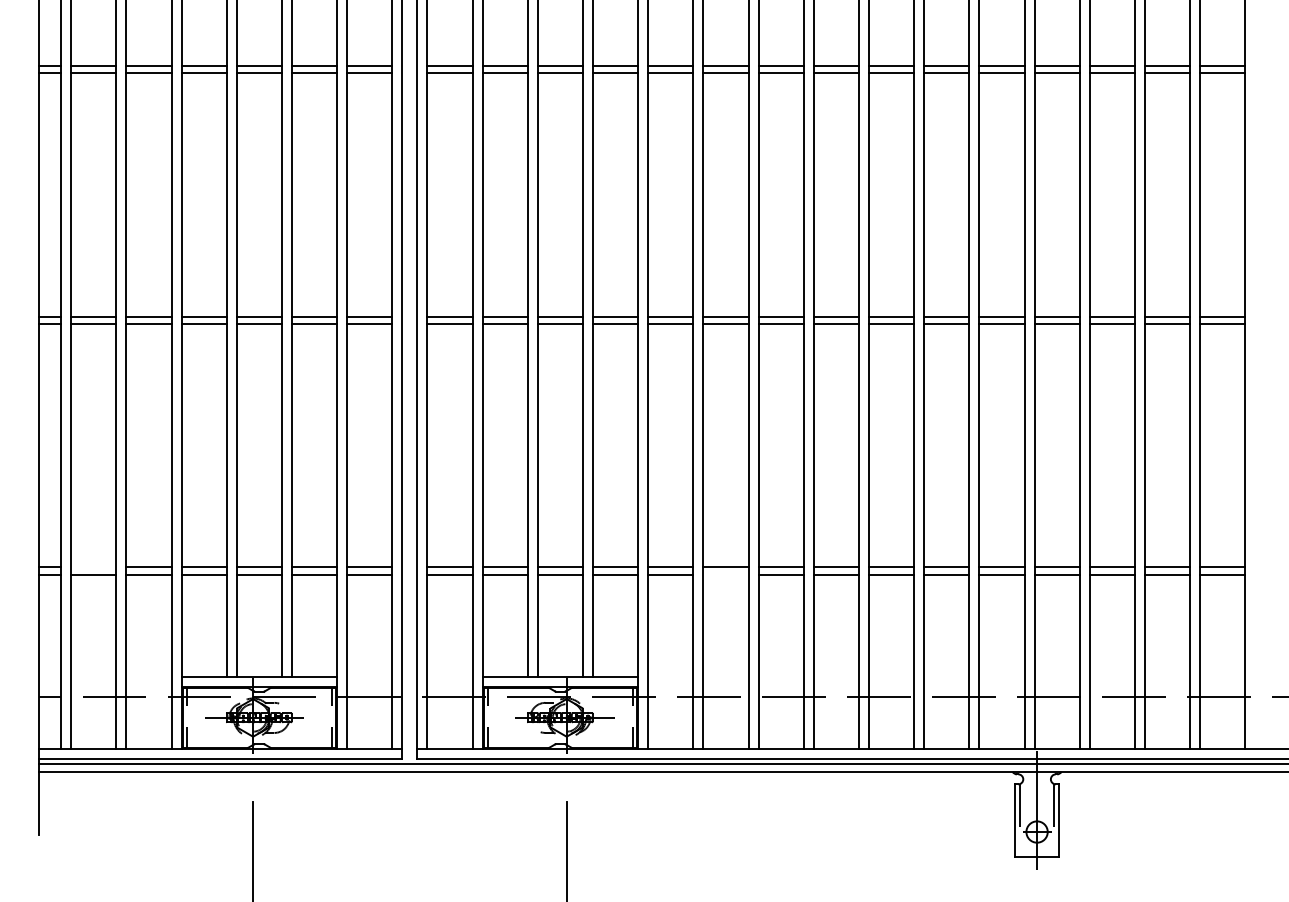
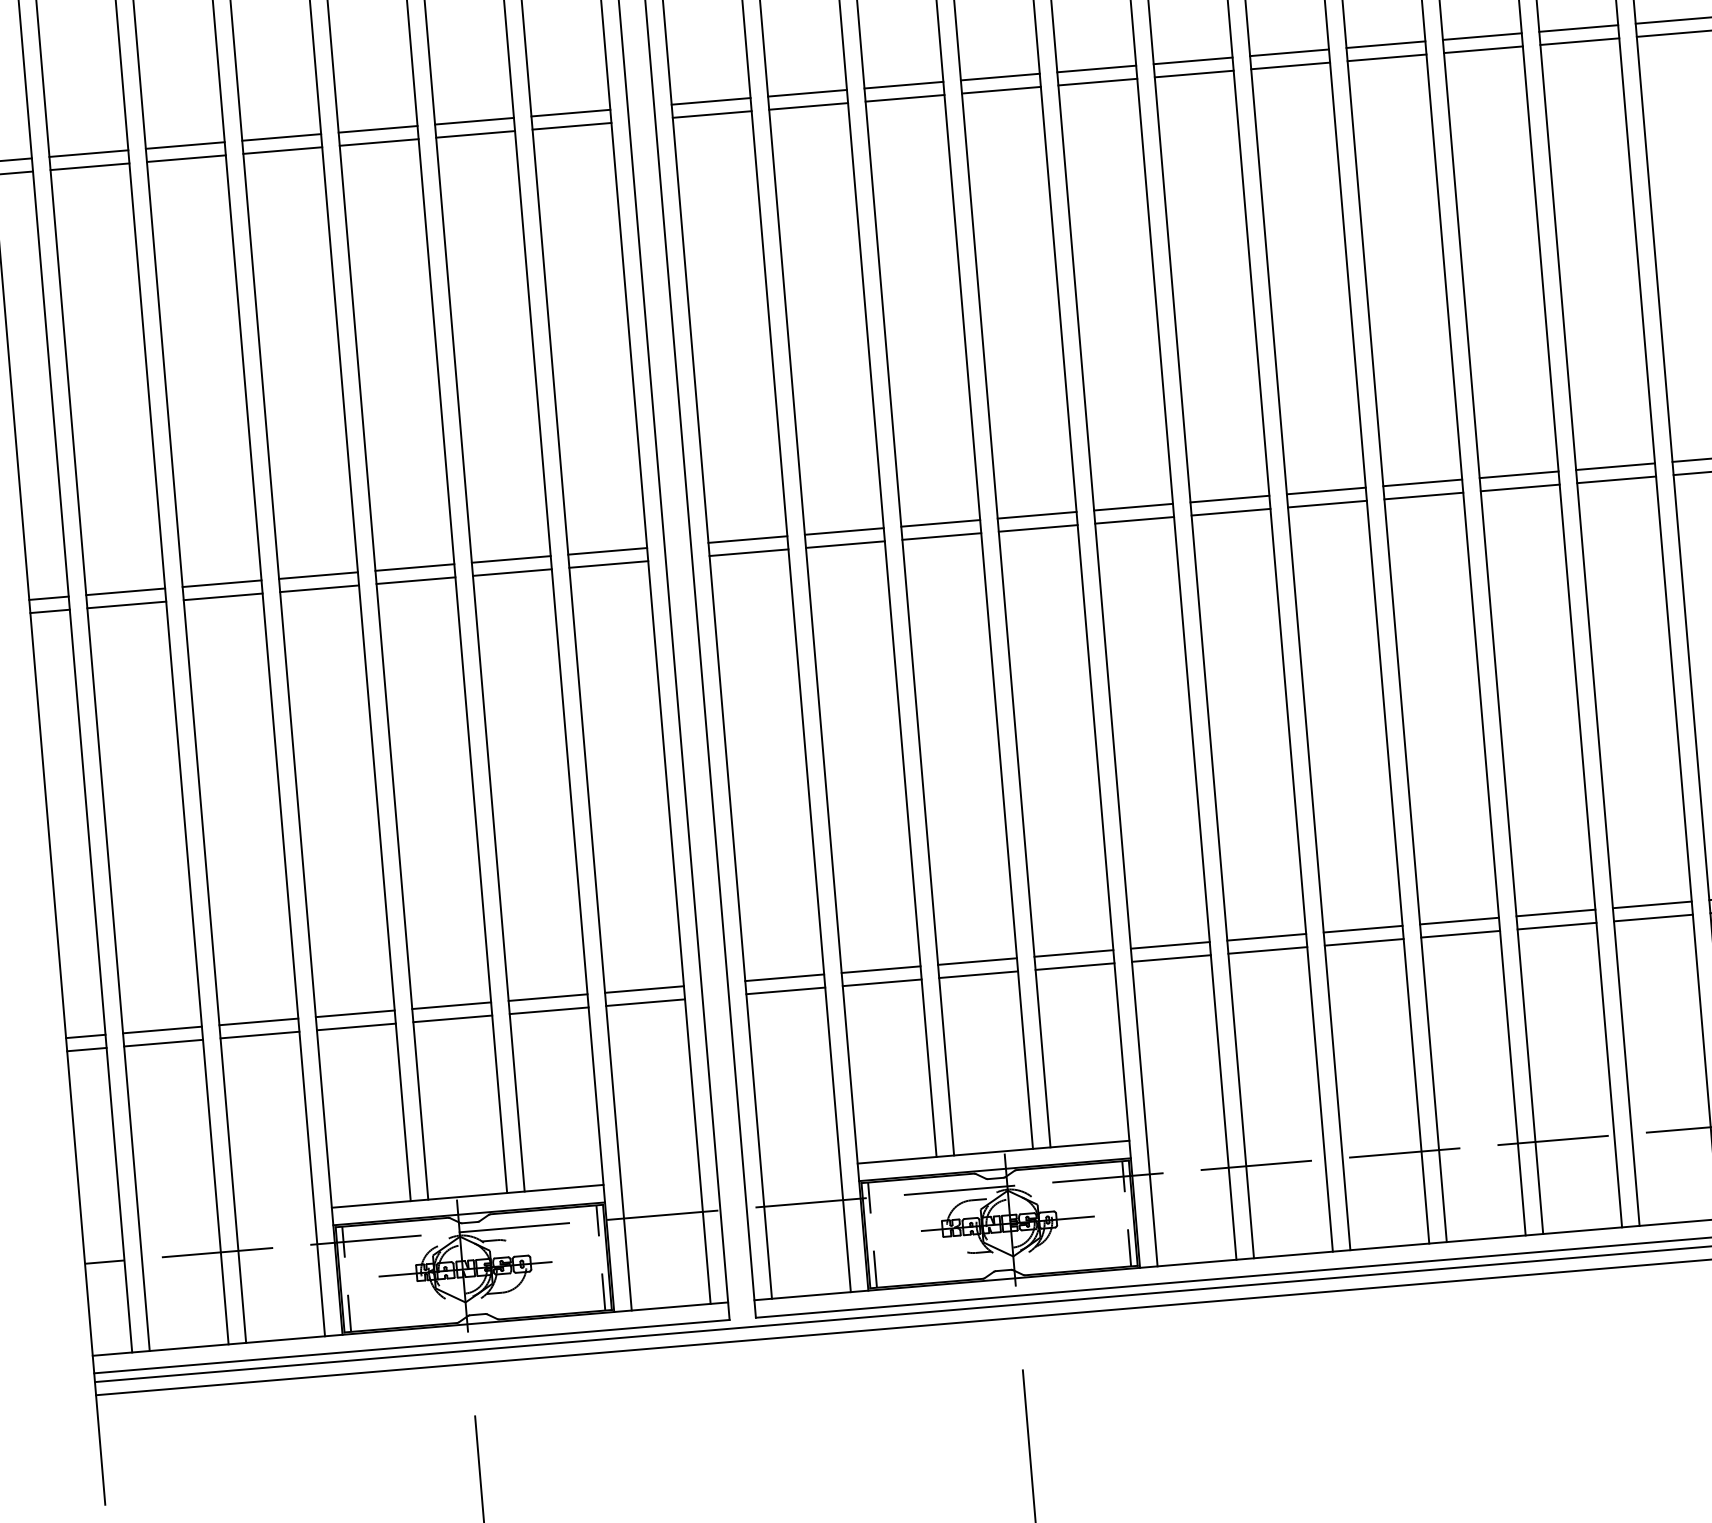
line: (93, 567) -> (161, 1030), added
line: (725, 574) -> (1266, 949), added

